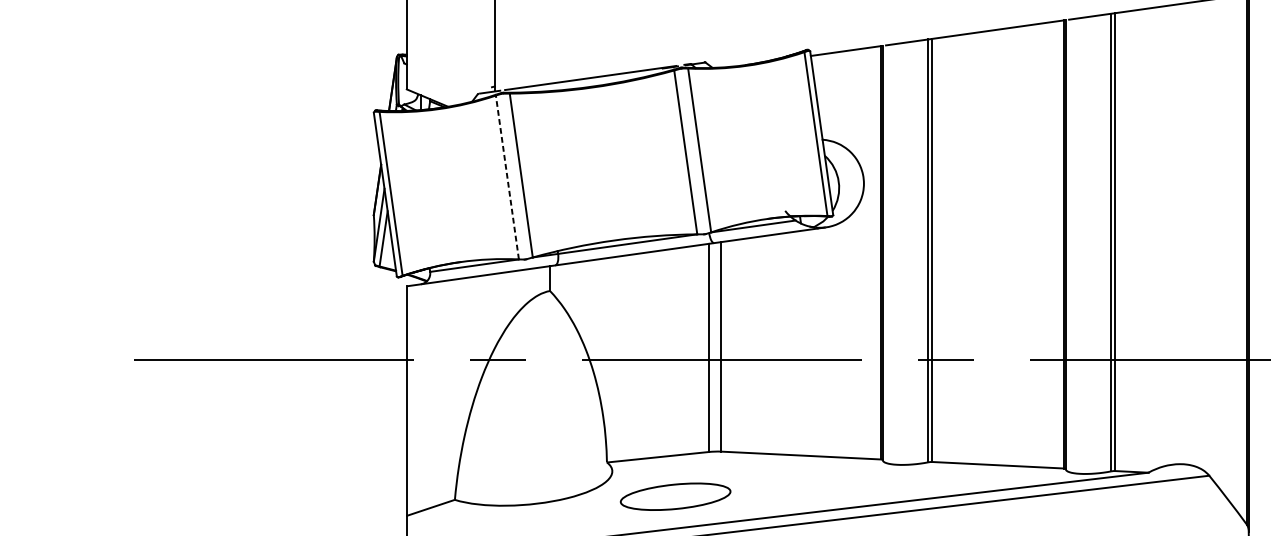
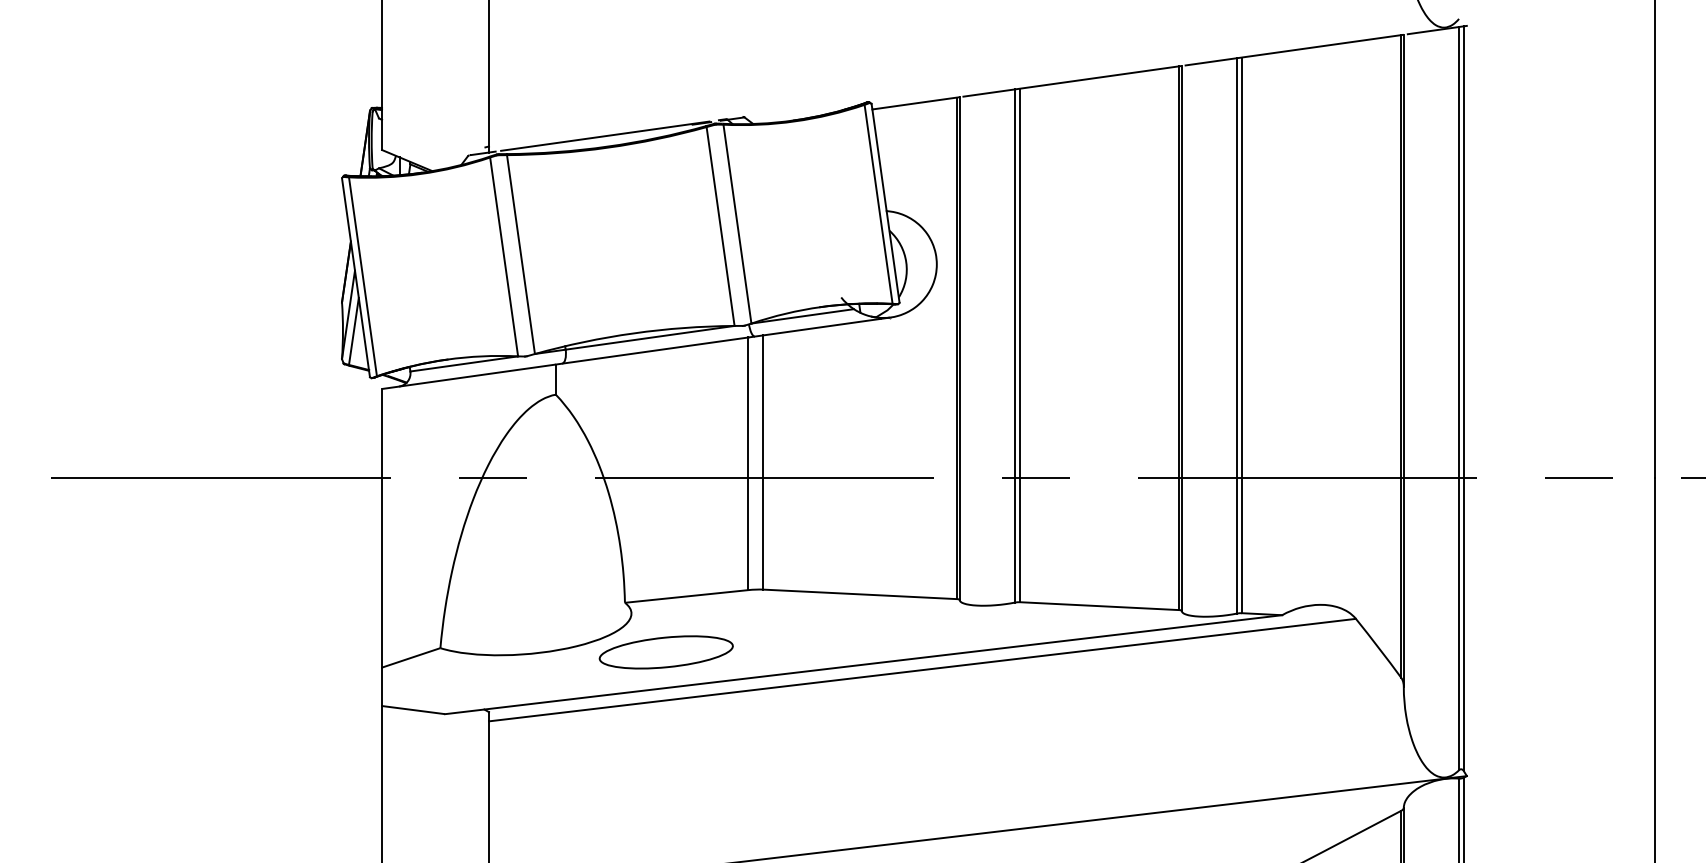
line: (507, 177) -> (504, 256), dashed -> solid
part: (674, 496) -> (665, 652), moved

